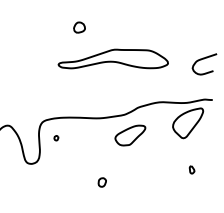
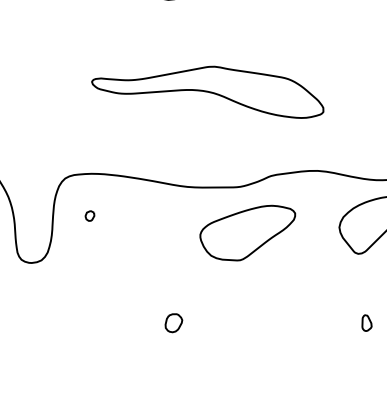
part: (112, 58) -> (207, 84), moved
part: (130, 135) -> (247, 232), size x1.43

